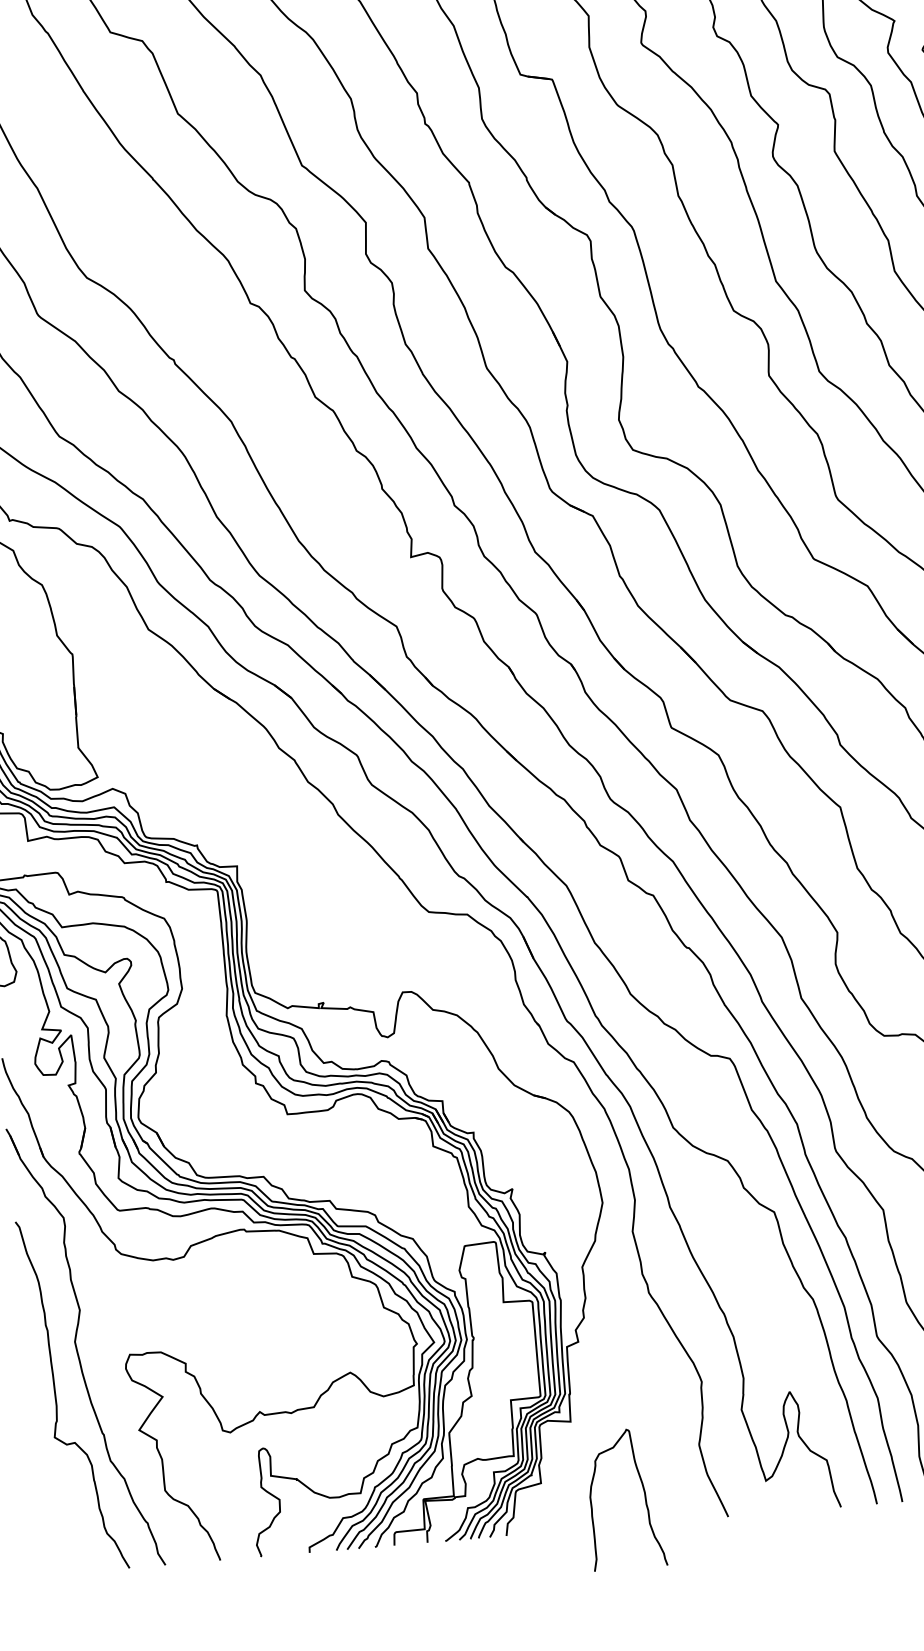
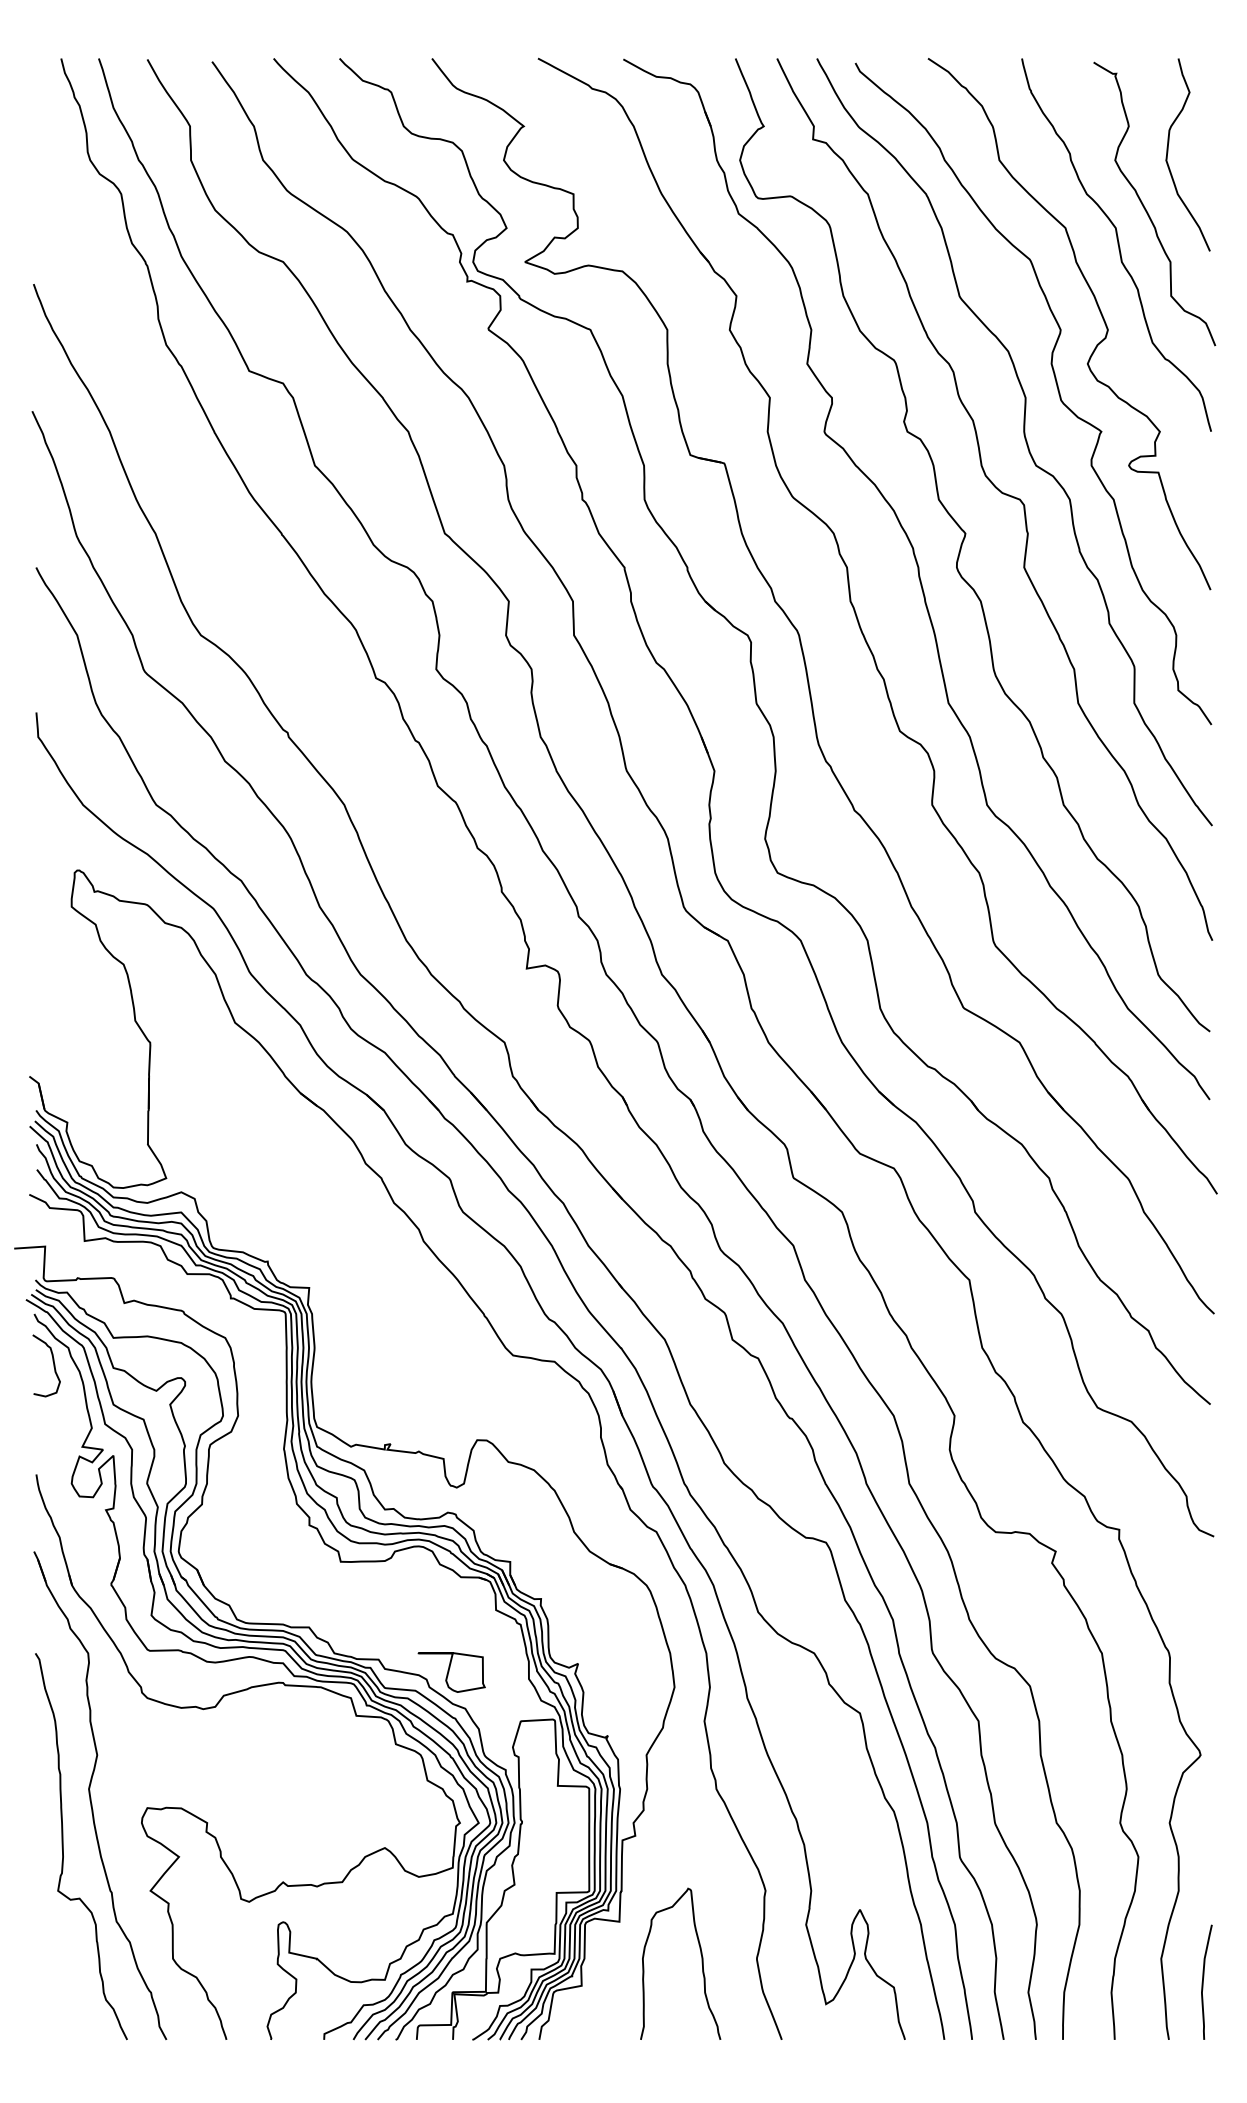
part: (397, 1206) -> (451, 1672), added
curve: (644, 1497) -> (701, 1963), moved

